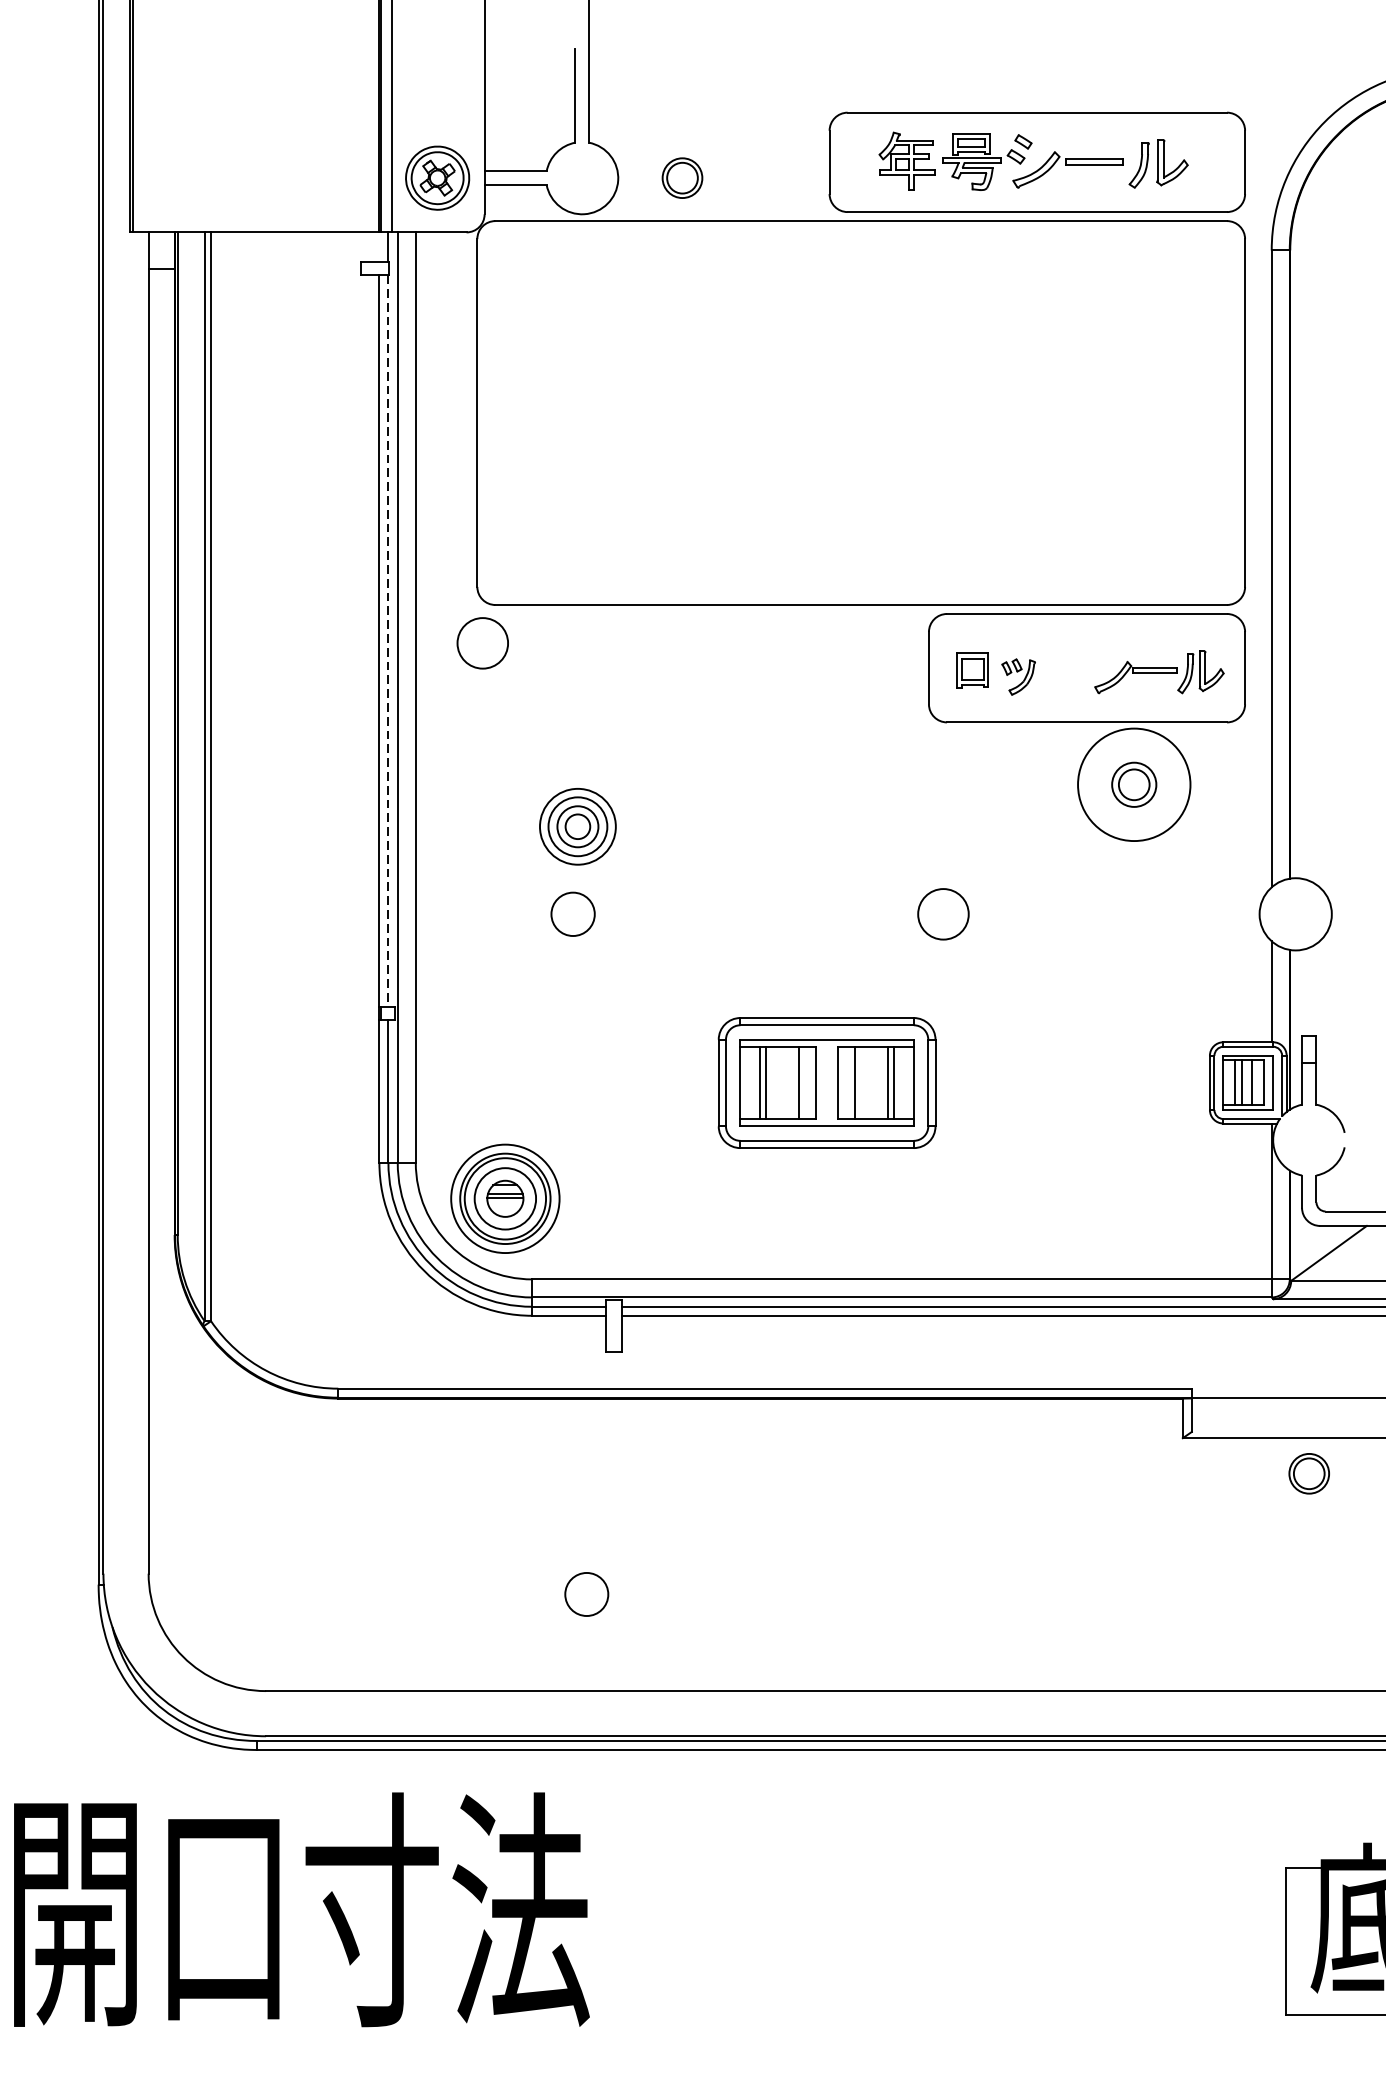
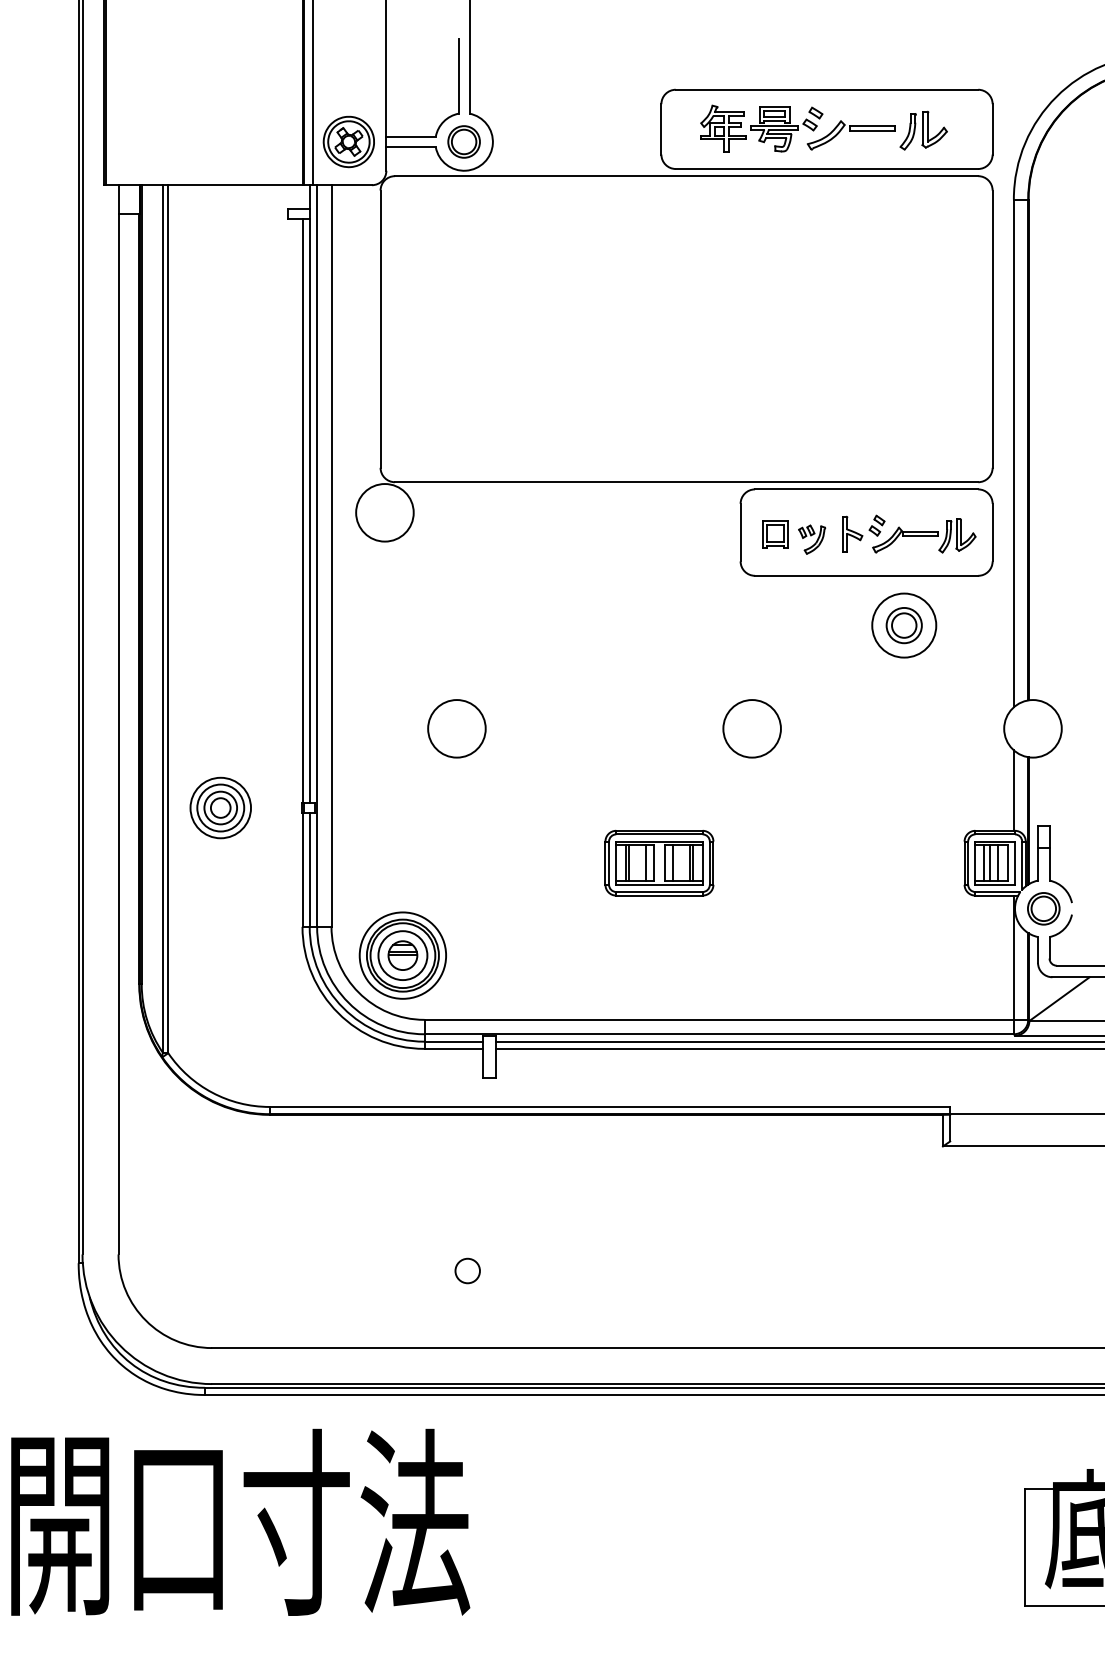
part: (681, 177) -> (463, 141), moved
line: (388, 641) -> (309, 511), dashed -> solid
circle: (482, 642) -> (384, 512), size x1.43
part: (1083, 669) -> (863, 533), added
circle: (1134, 784) -> (904, 625), size x0.71
part: (577, 826) -> (220, 807), moved
circle: (572, 913) -> (456, 728), size x1.67
circle: (942, 913) -> (751, 728), size x1.43
part: (827, 1082) -> (659, 862), size x0.62
part: (1308, 1473) -> (1043, 908), moved
circle: (586, 1593) -> (467, 1270), size x0.71

